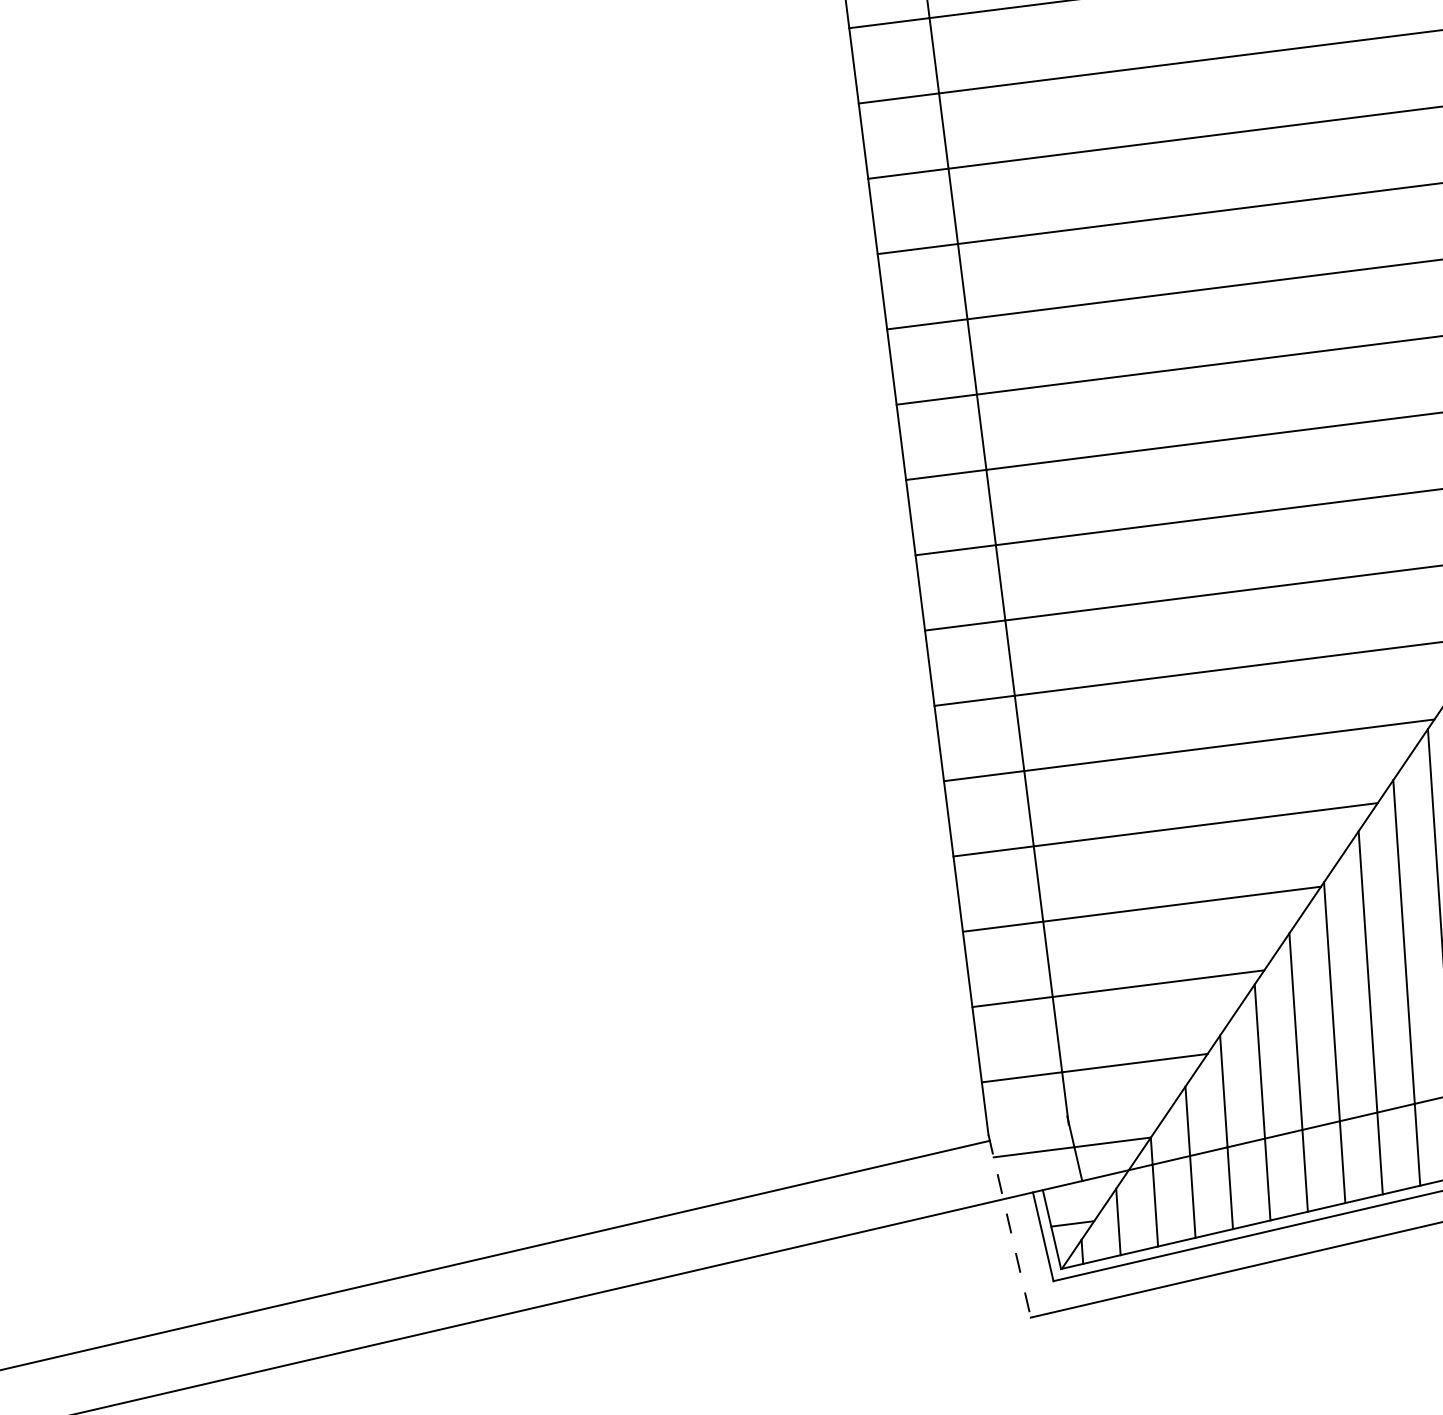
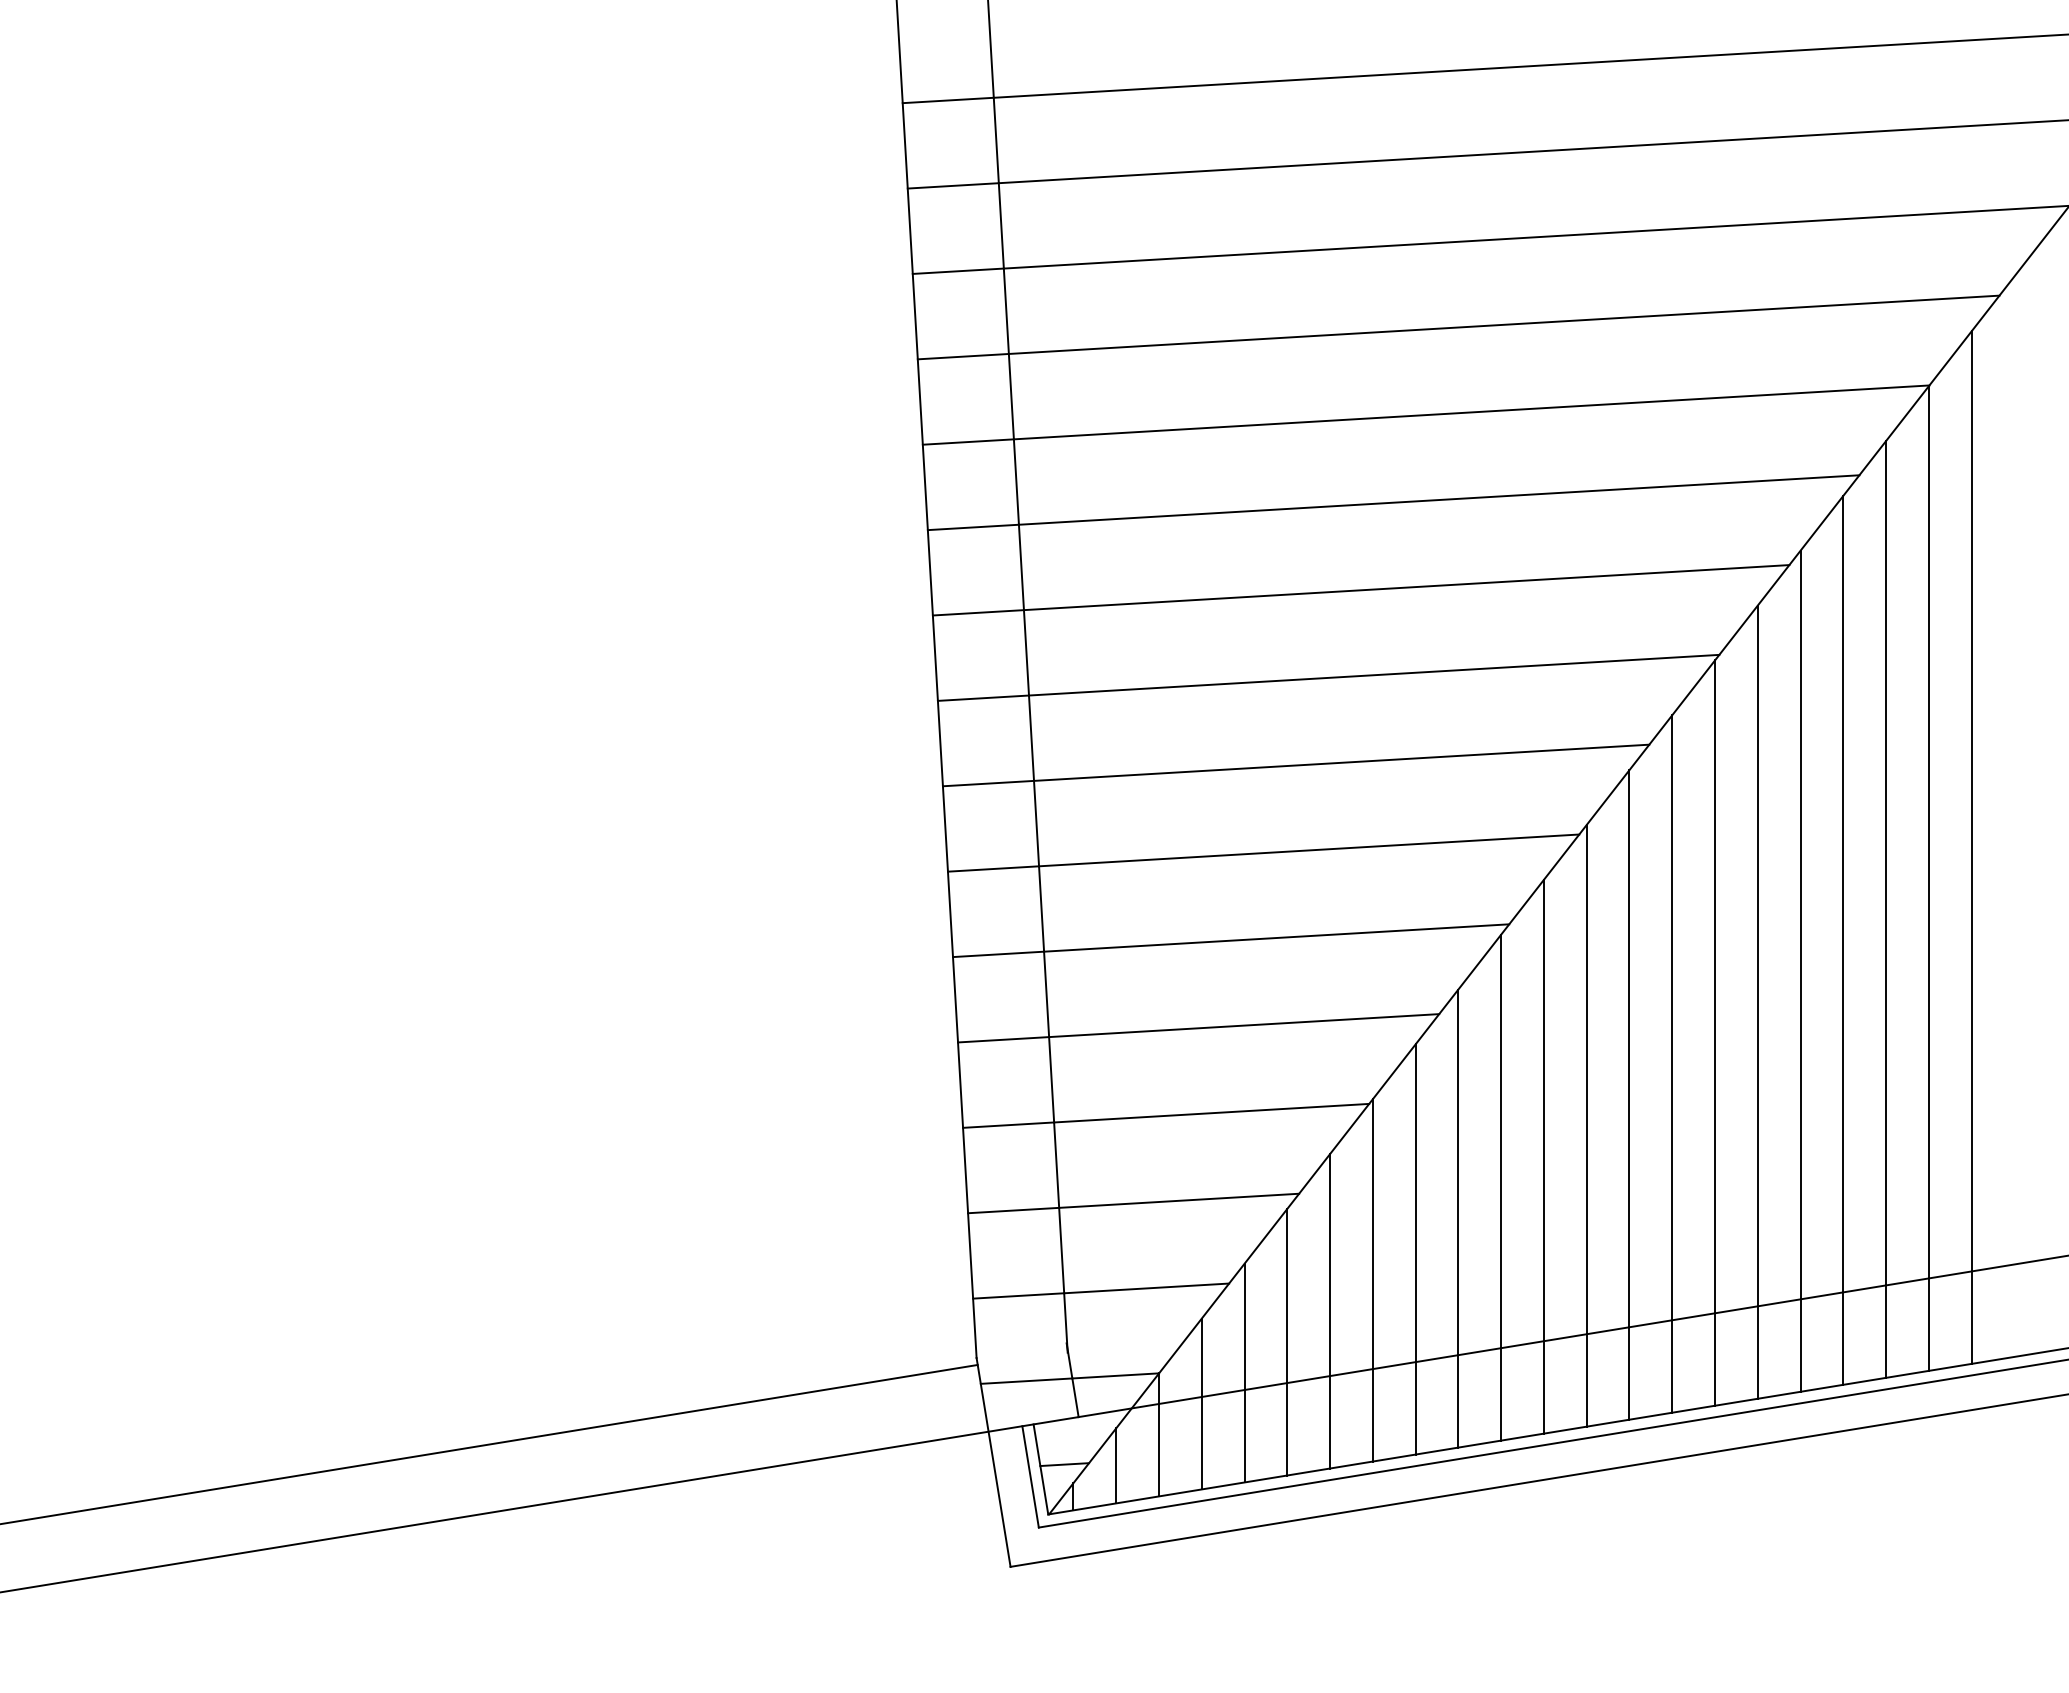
line: (1009, 1226) -> (993, 1462), dashed -> solid

